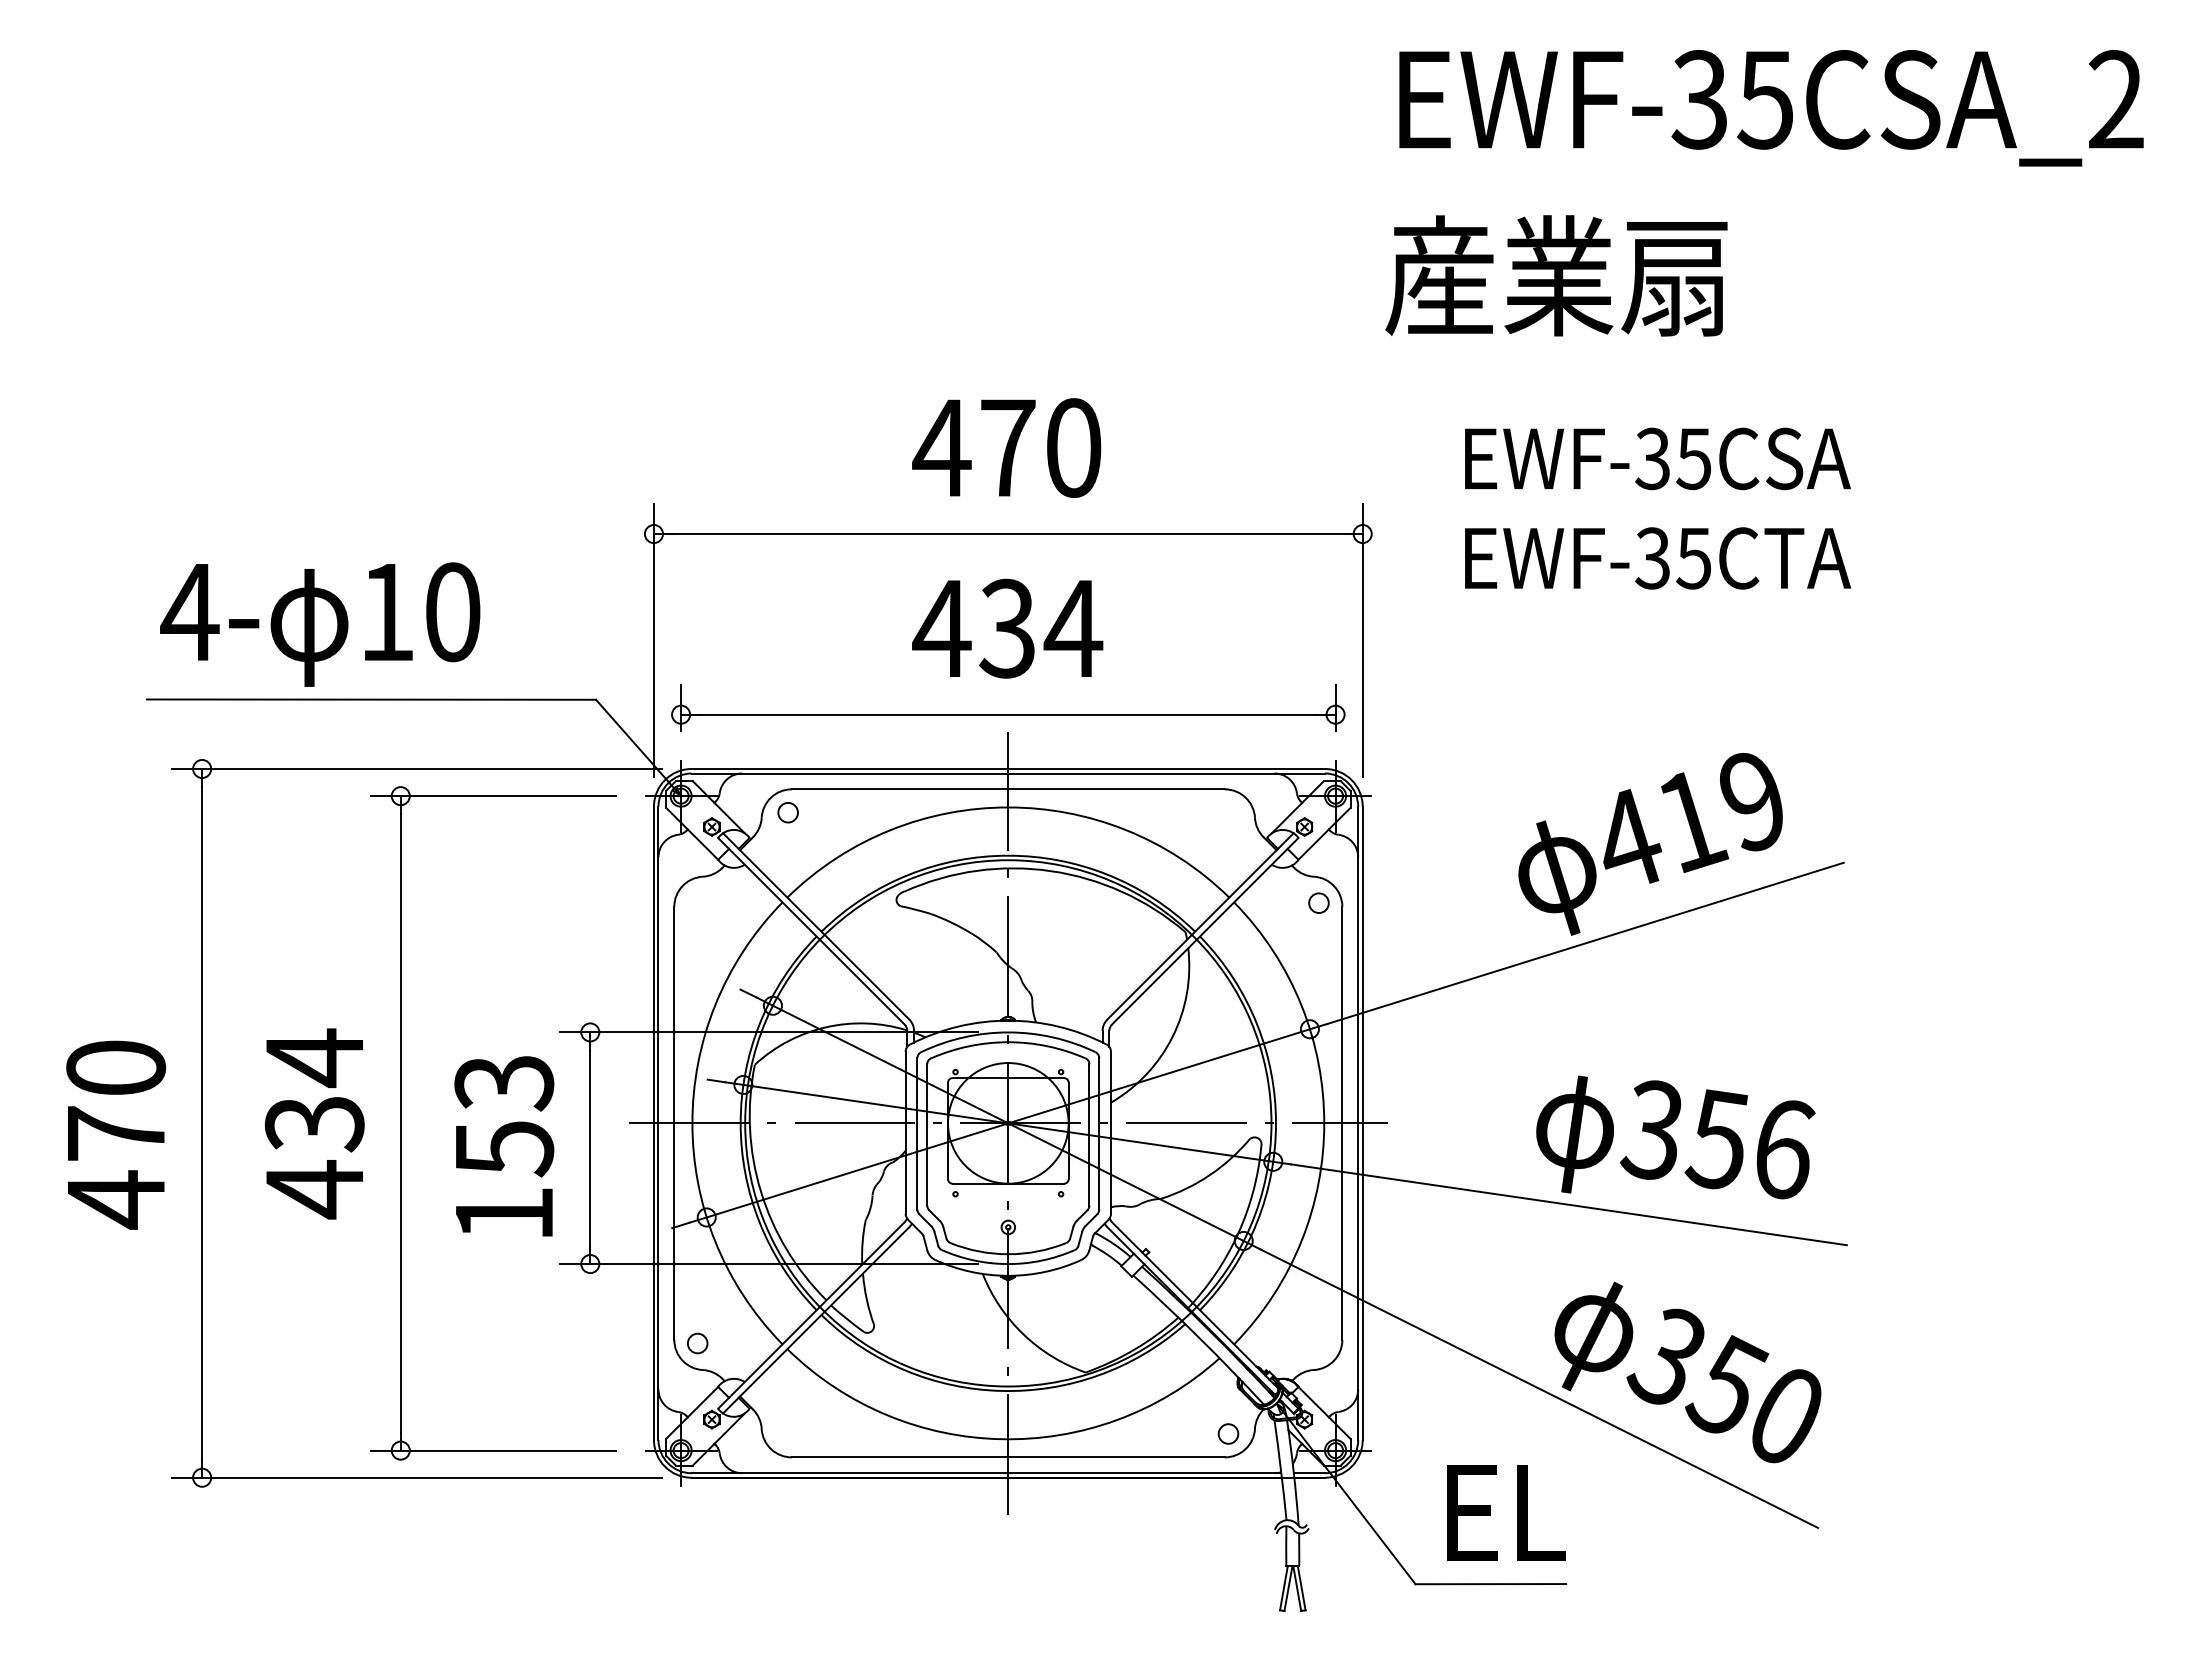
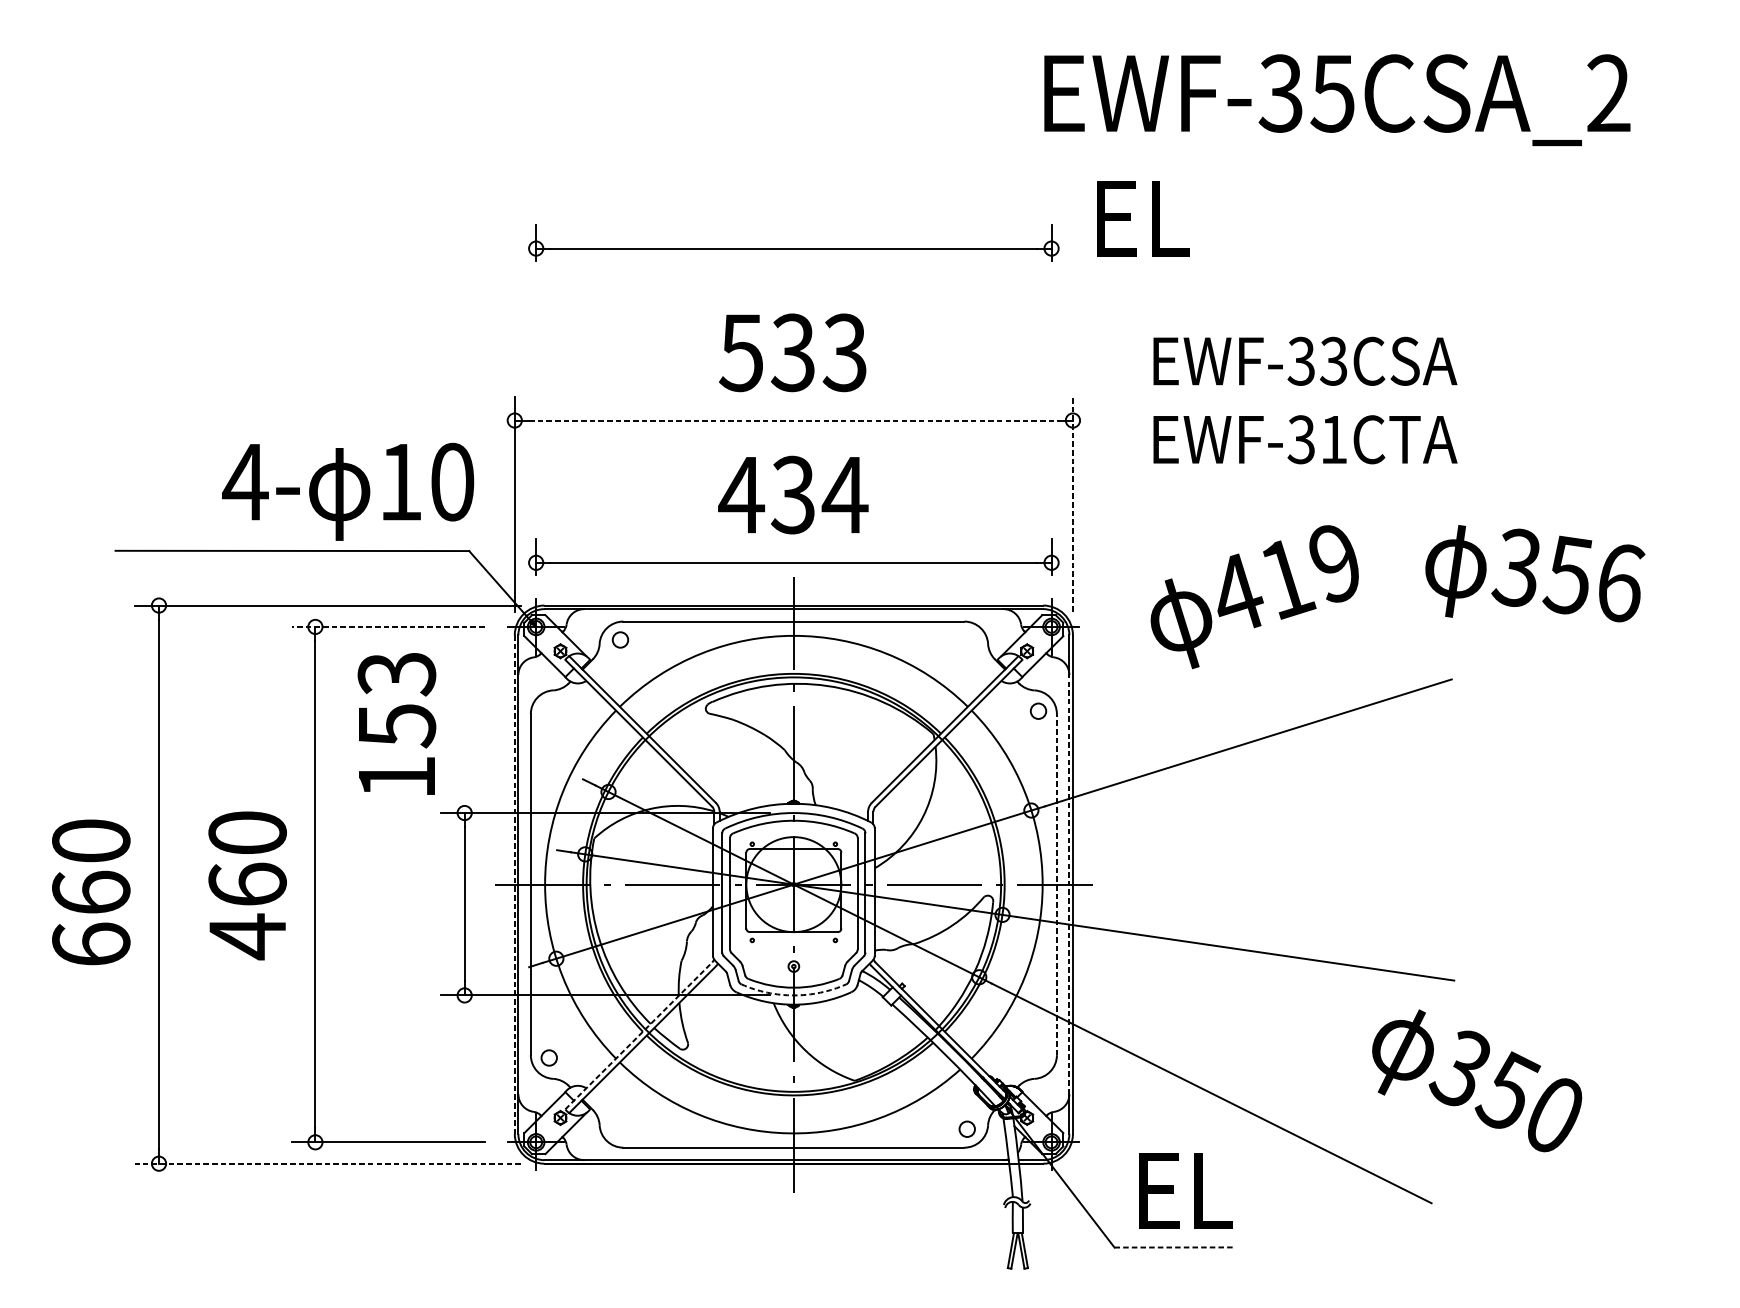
text: (1771, 108) -> (1337, 100), moved
text: (1556, 275) -> (1225, 216), 産業扇 -> EL
part: (1008, 315) -> (794, 248), added
text: (1006, 447) -> (792, 352), 470 -> 533
text: (1693, 458) -> (1333, 361), EWF-35CSA -> EWF-33CSA
line: (1008, 534) -> (794, 420), solid -> dashed
text: (1693, 558) -> (1333, 439), EWF-35CTA -> EWF-31CTA
text: (320, 624) -> (348, 491), moved
line: (1362, 639) -> (1072, 503), solid -> dashed
line: (492, 796) -> (387, 627), solid -> dashed
text: (1650, 844) -> (1254, 597), moved
text: (314, 1090) -> (247, 858), 434 -> 460
line: (1358, 1122) -> (1069, 883), solid -> dashed
line: (653, 1123) -> (514, 884), solid -> dashed
line: (1342, 1123) -> (1057, 884), solid -> dashed
text: (1675, 1137) -> (1535, 573), moved
text: (504, 1146) -> (397, 724), moved
text: (116, 1167) -> (91, 919), 470 -> 660
arc: (1008, 1264) -> (794, 995), solid -> dashed
line: (811, 1315) -> (638, 1035), solid -> dashed
text: (1687, 1372) -> (1476, 1080), moved
line: (416, 1477) -> (327, 1163), solid -> dashed
line: (1491, 1584) -> (1174, 1247), solid -> dashed

